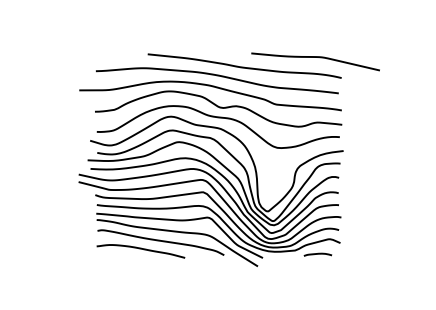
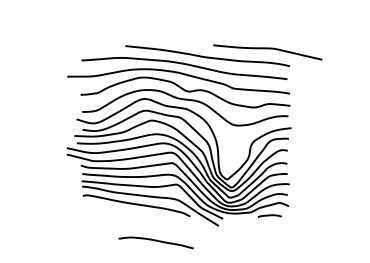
curve: (140, 249) -> (155, 241), moved

